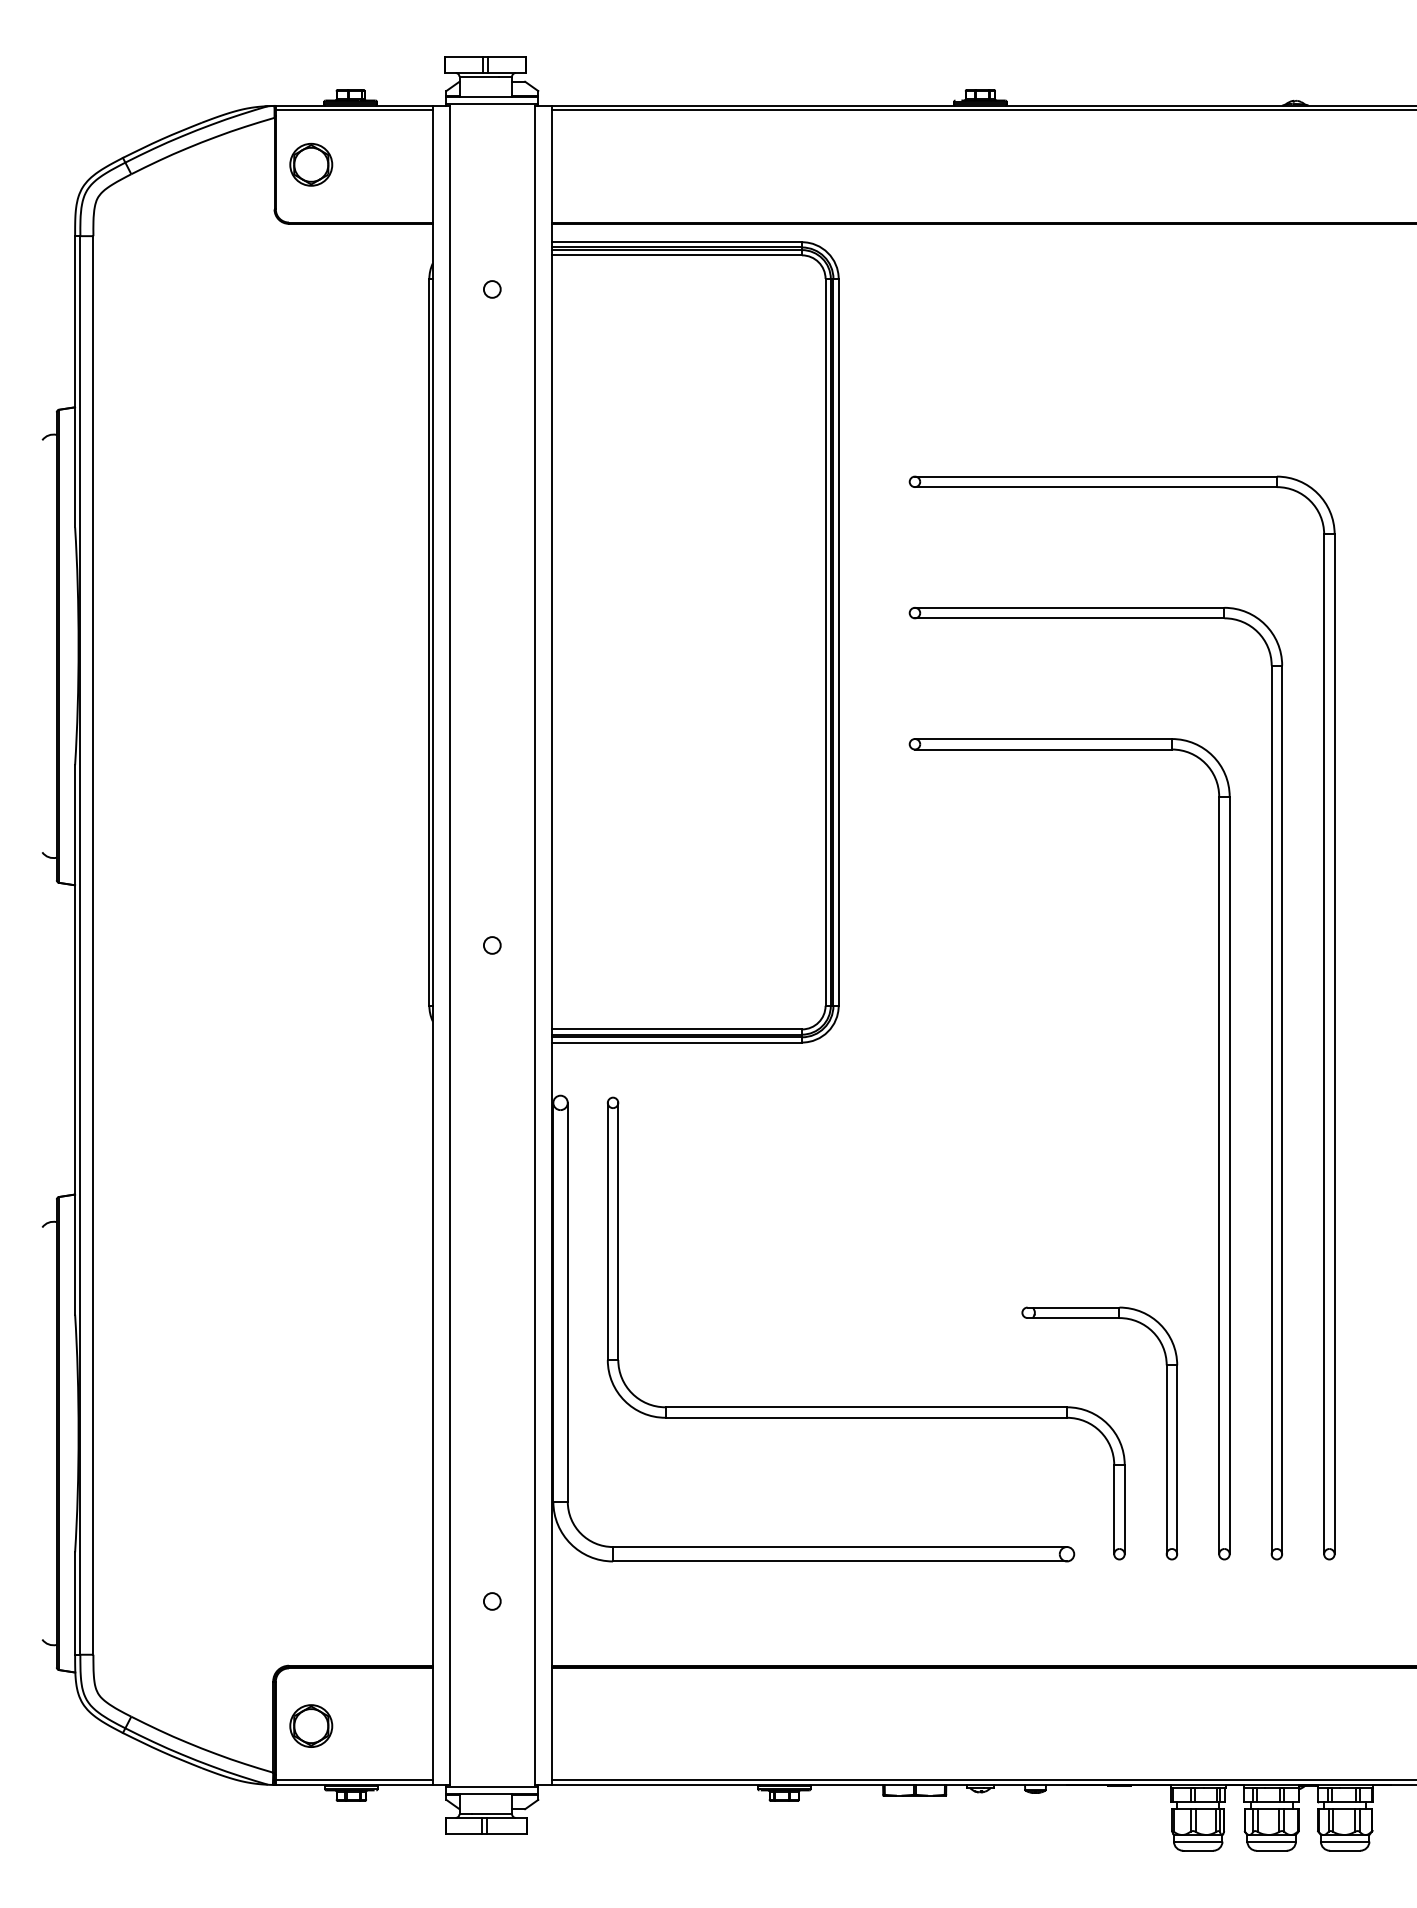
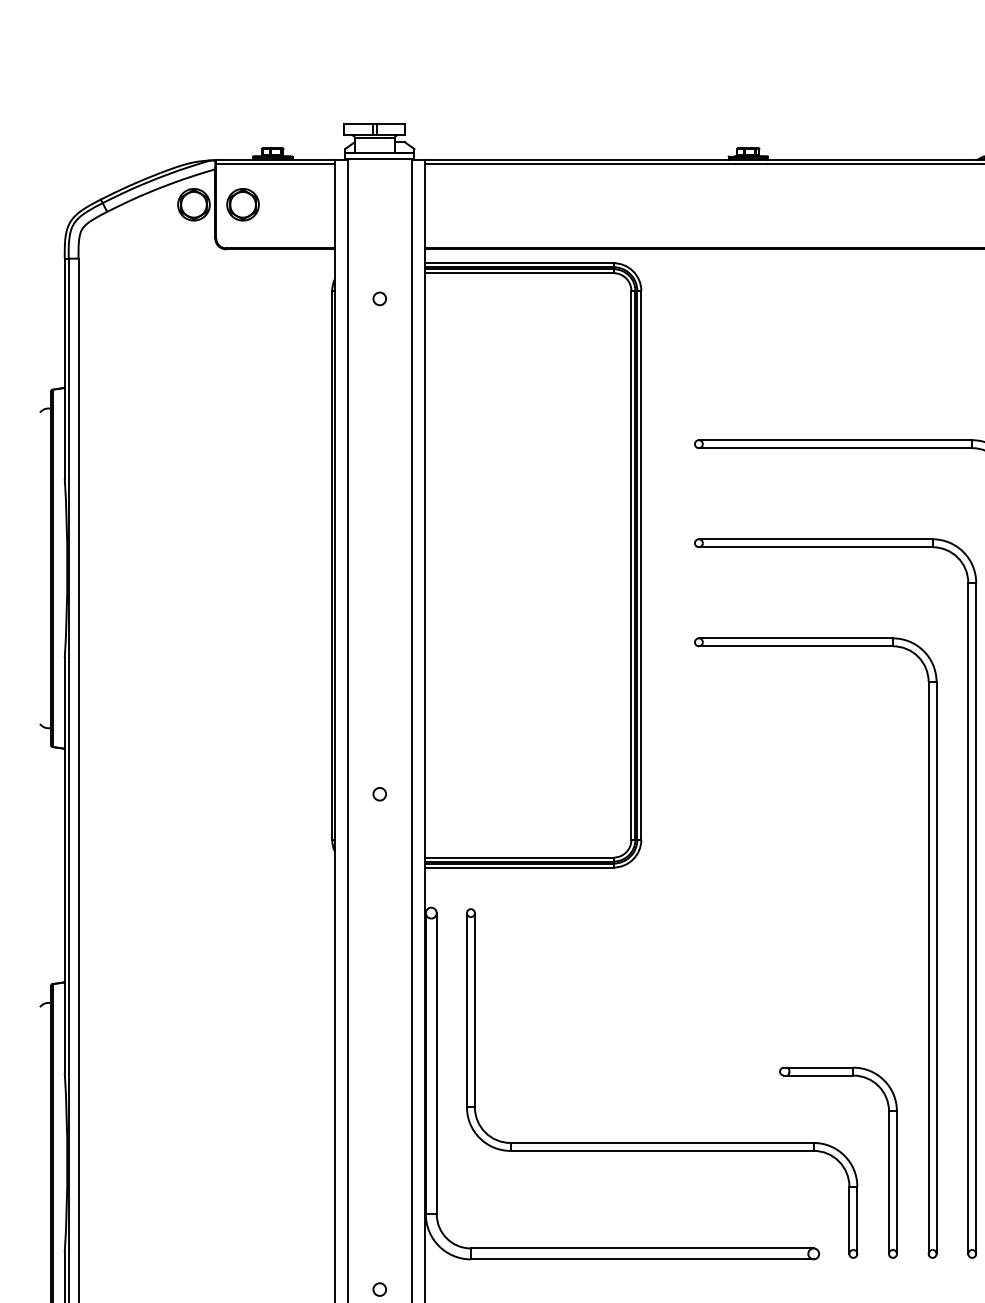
part: (246, 164) -> (194, 204), added

